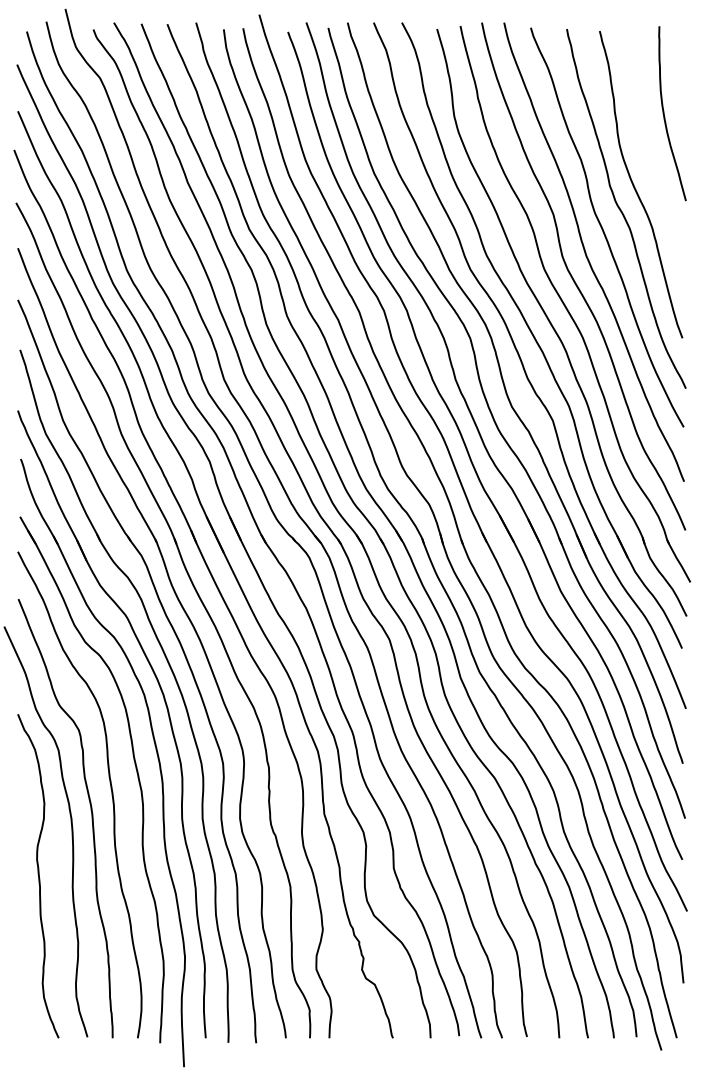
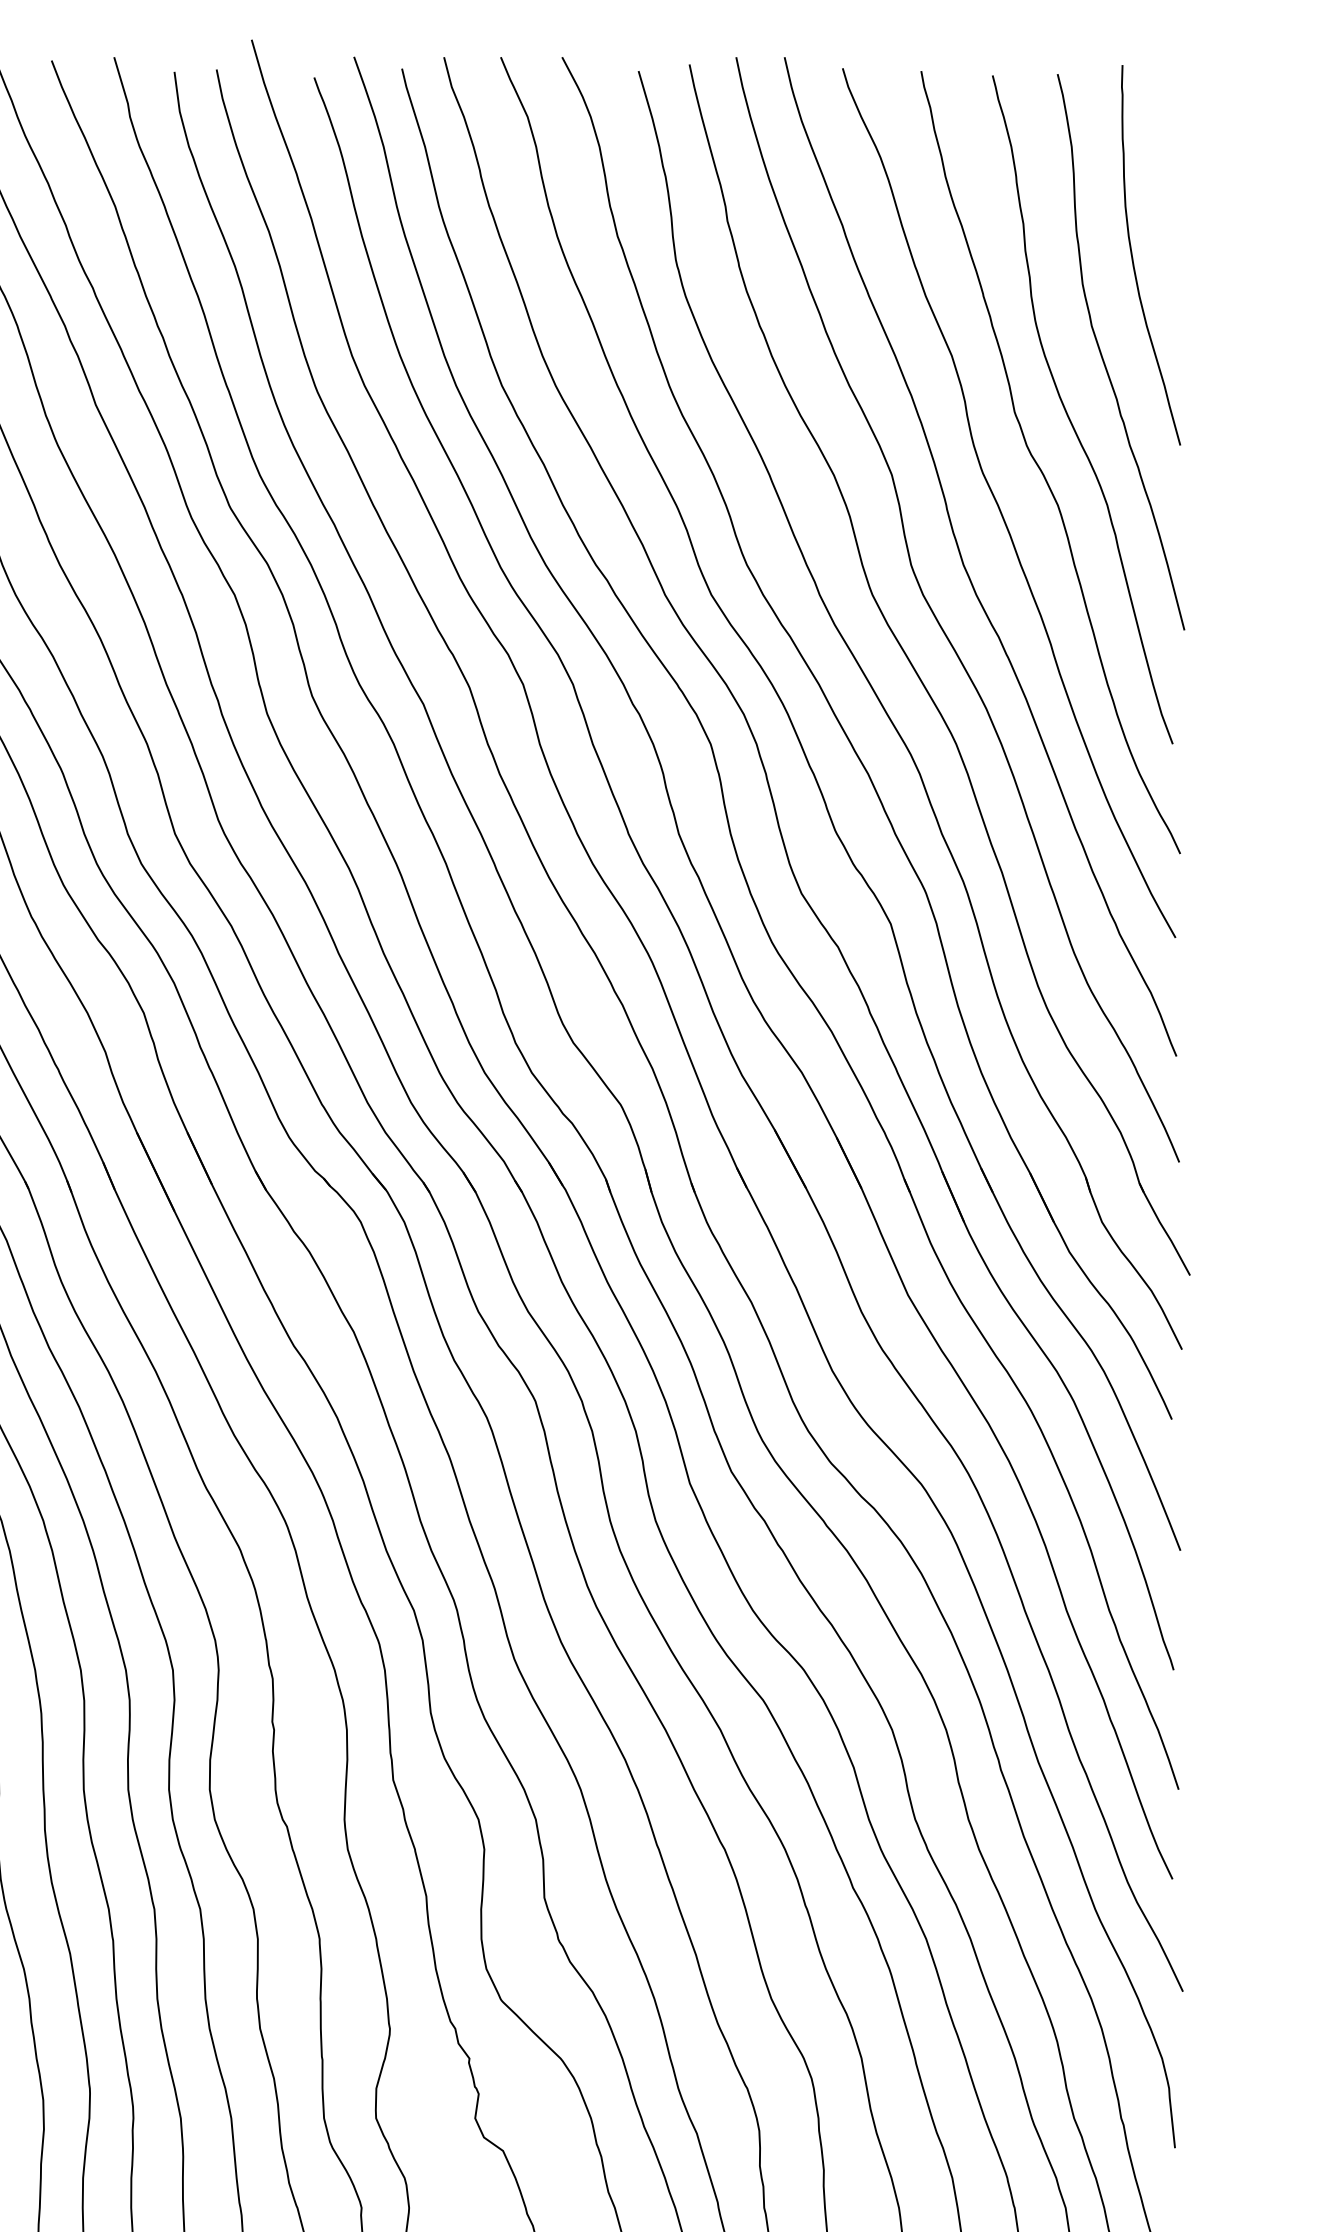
curve: (651, 161) -> (1105, 359), added

